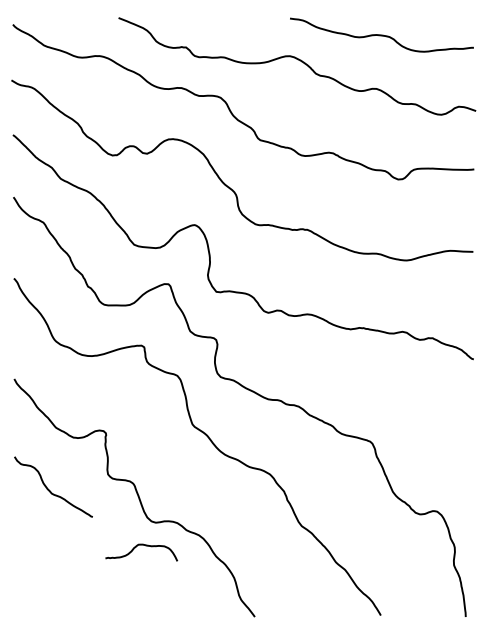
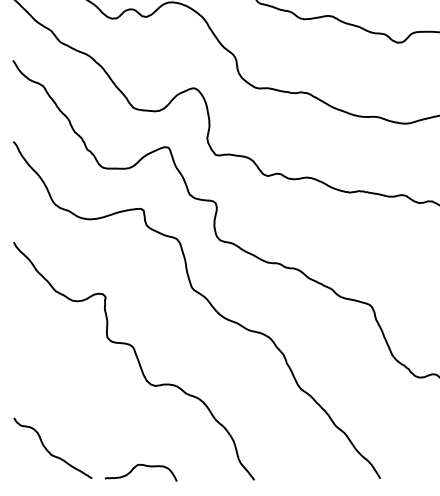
curve: (49, 489) -> (48, 450), moved
curve: (141, 545) -> (140, 465), moved

